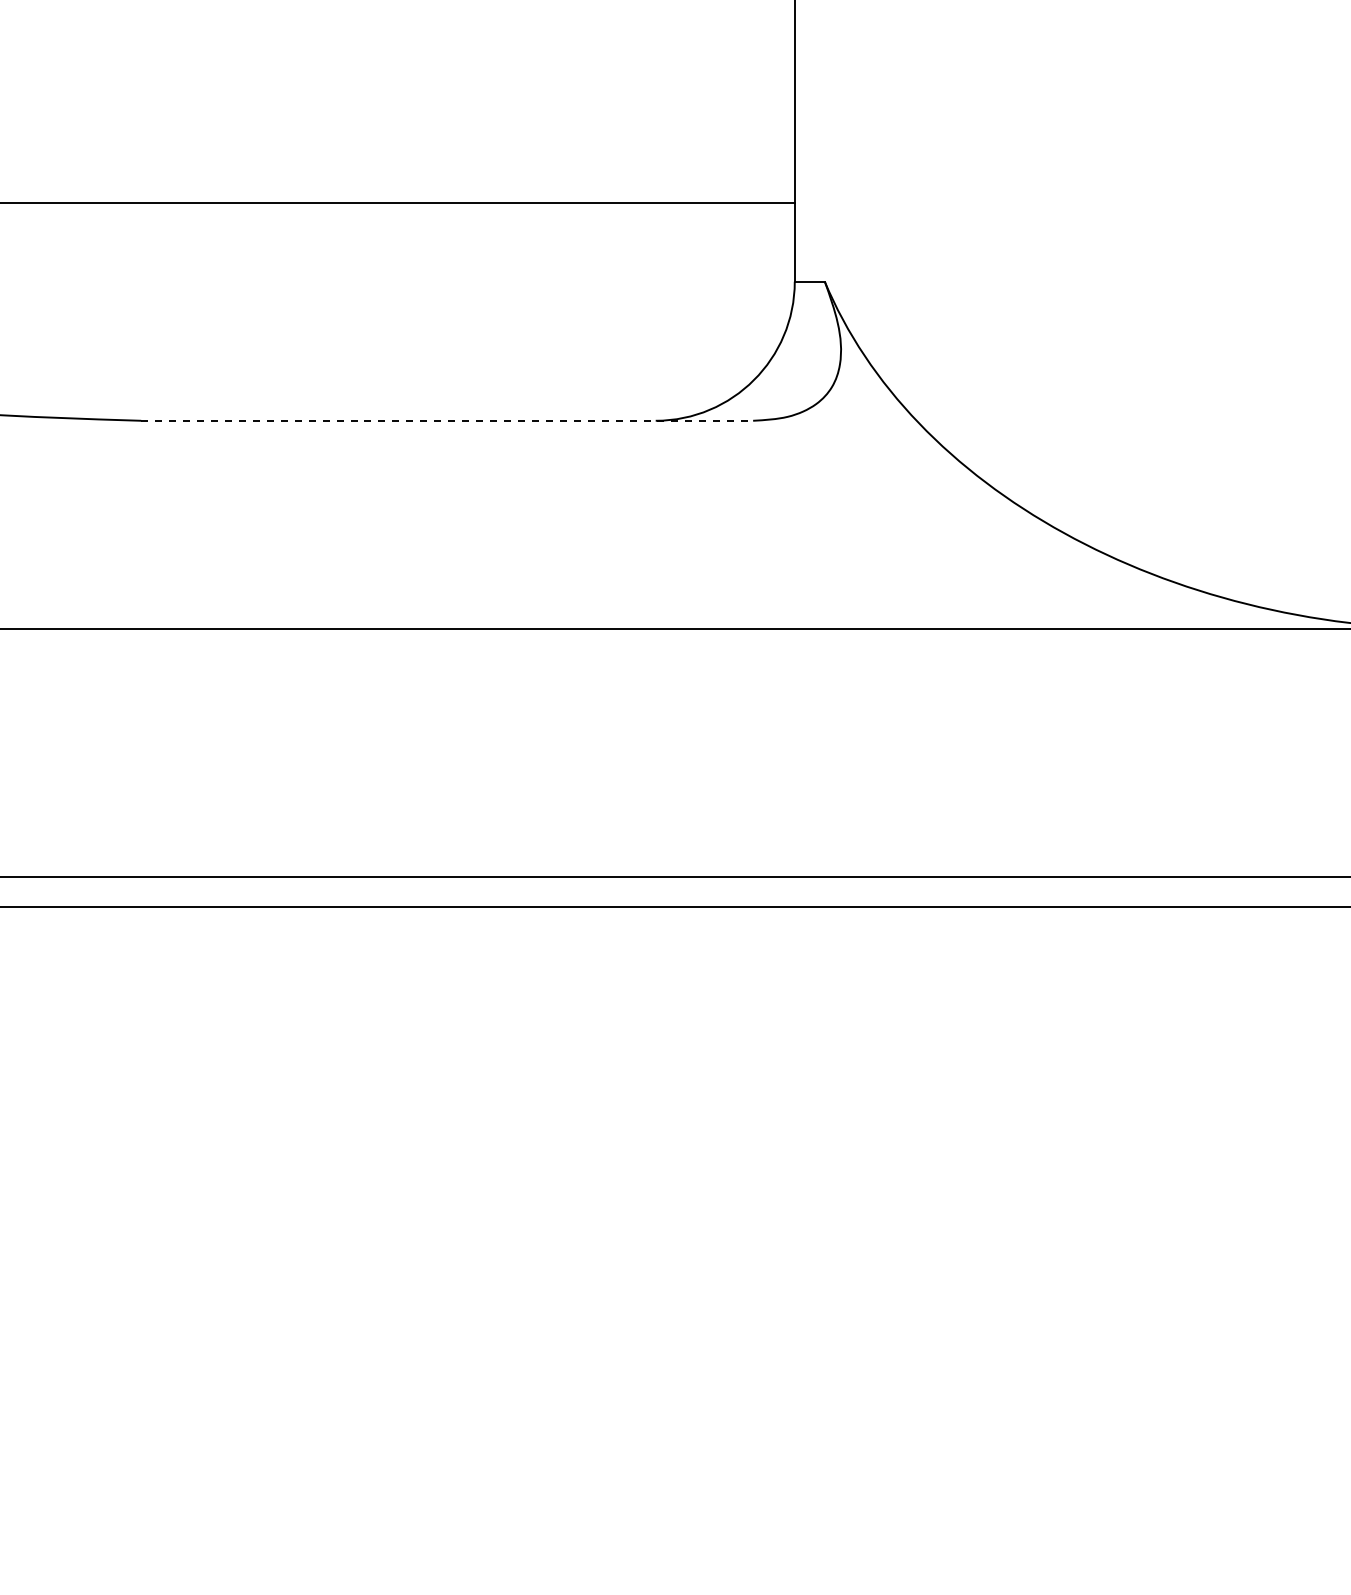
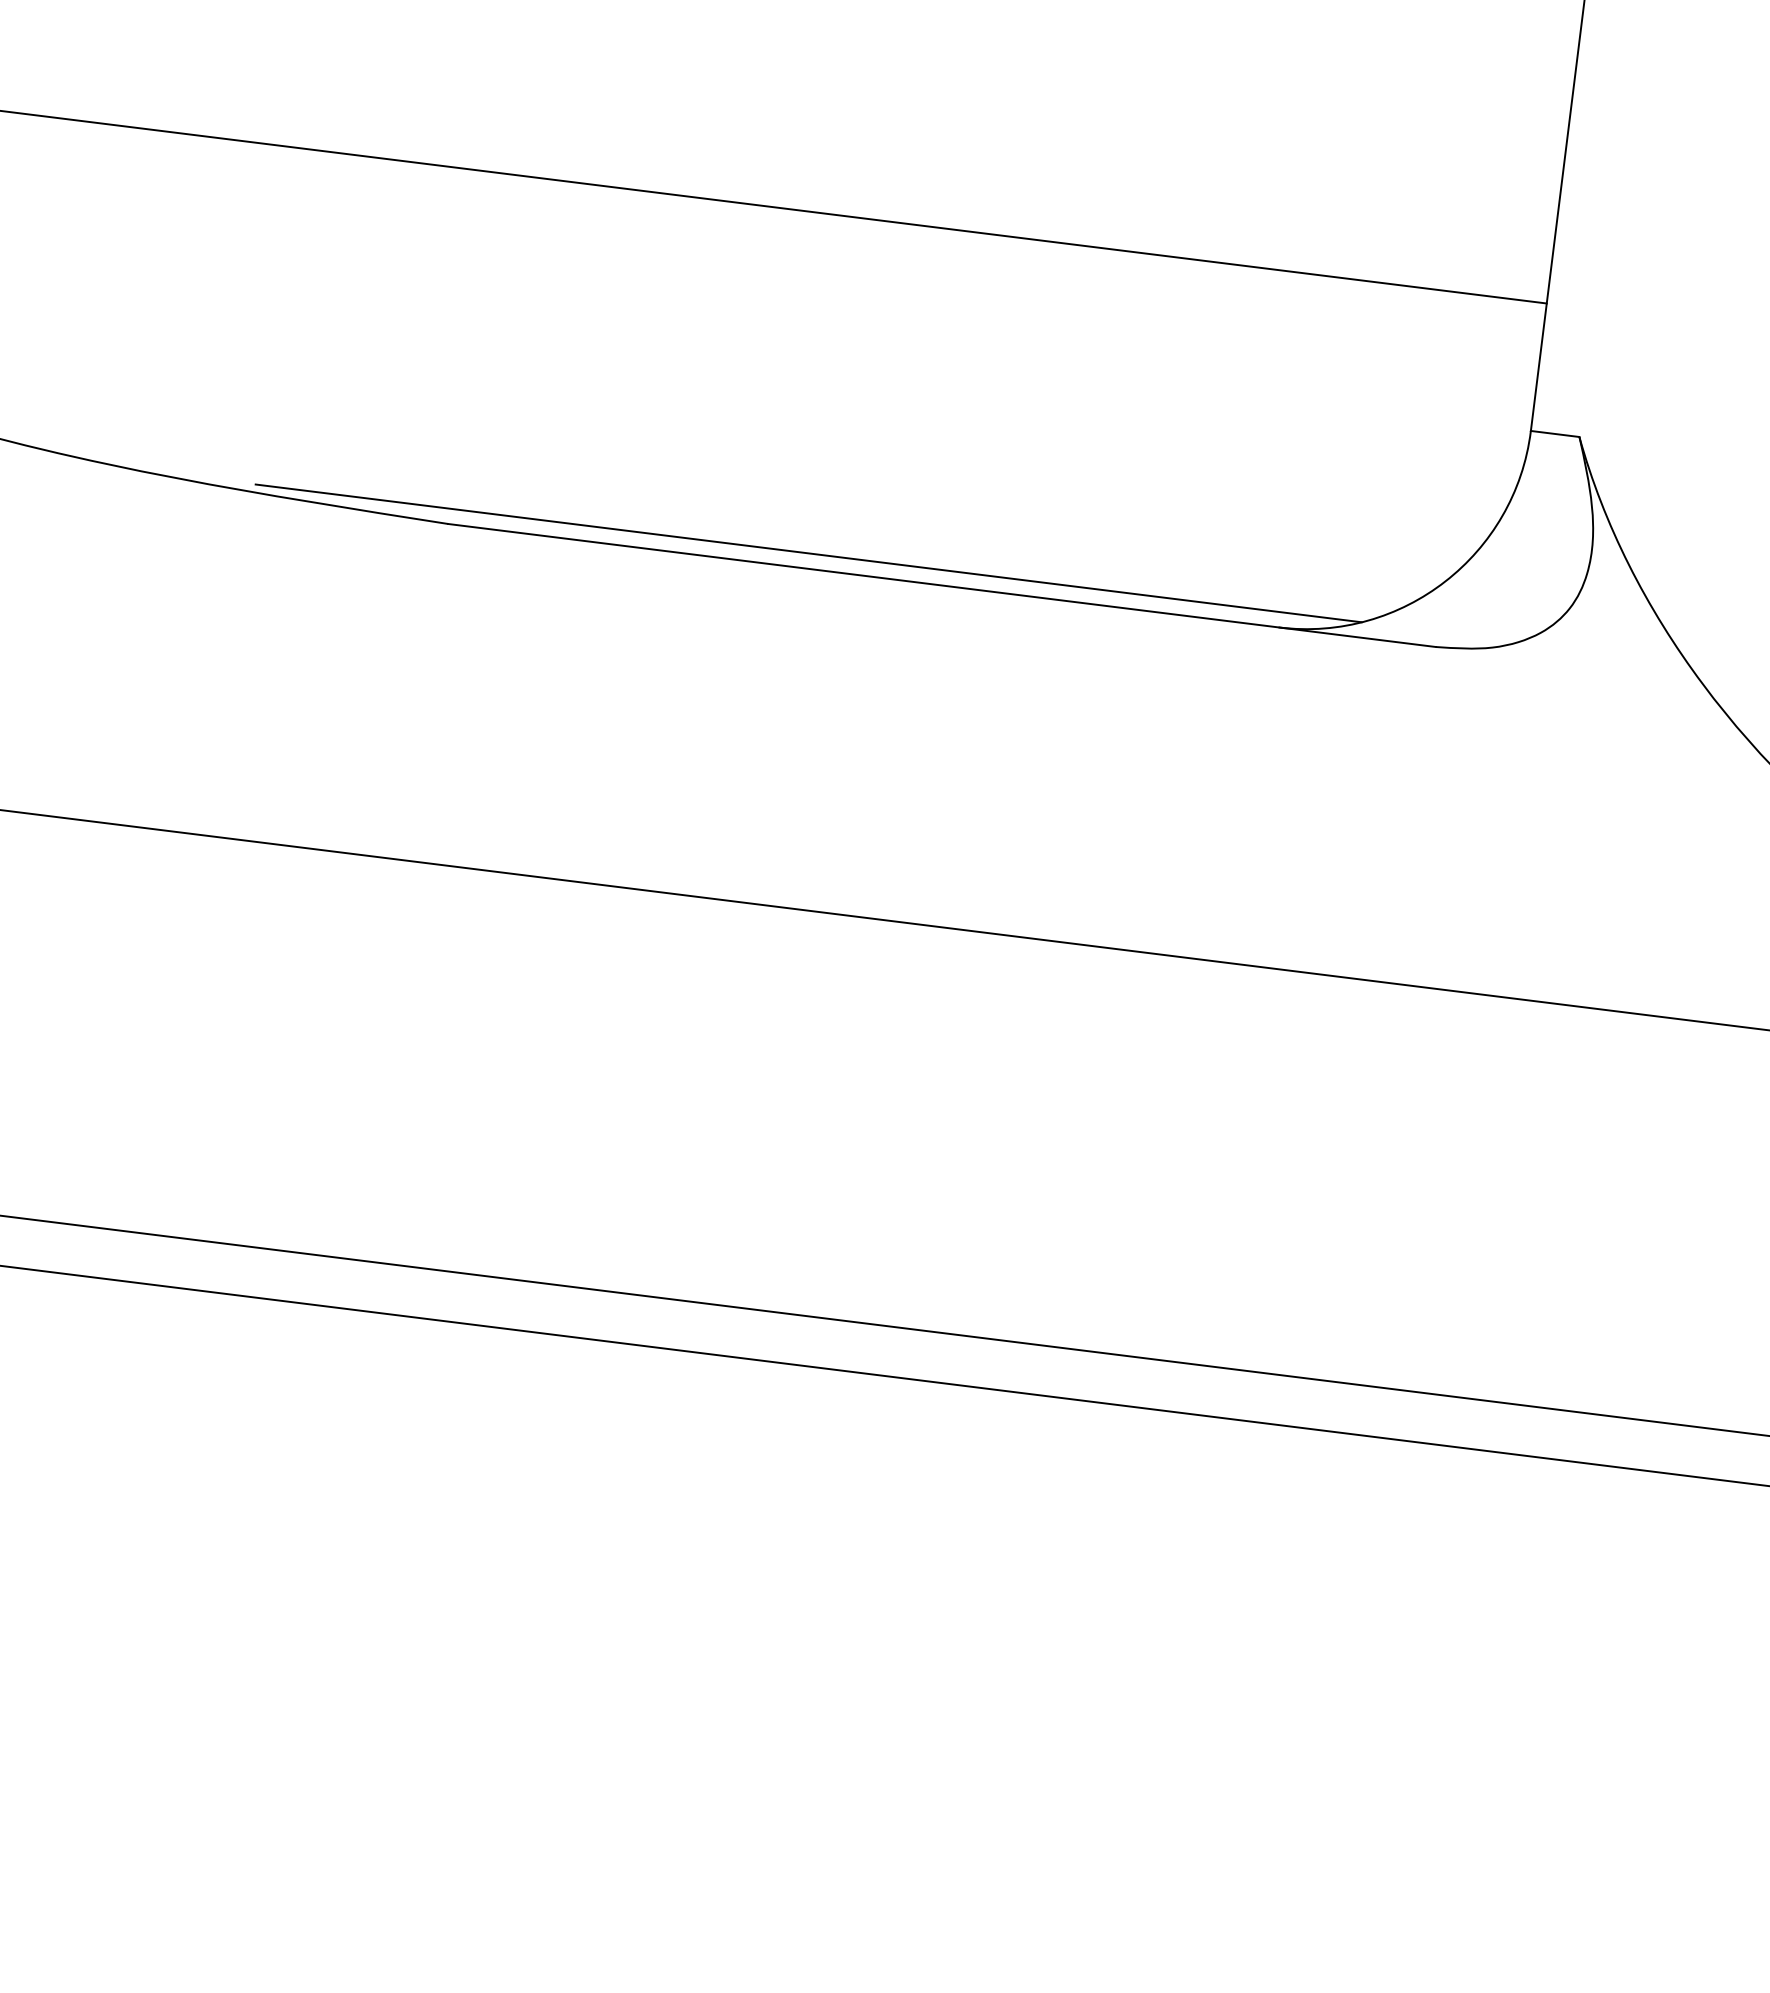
line: (363, 411) -> (808, 553), added
line: (447, 420) -> (942, 585), dashed -> solid

